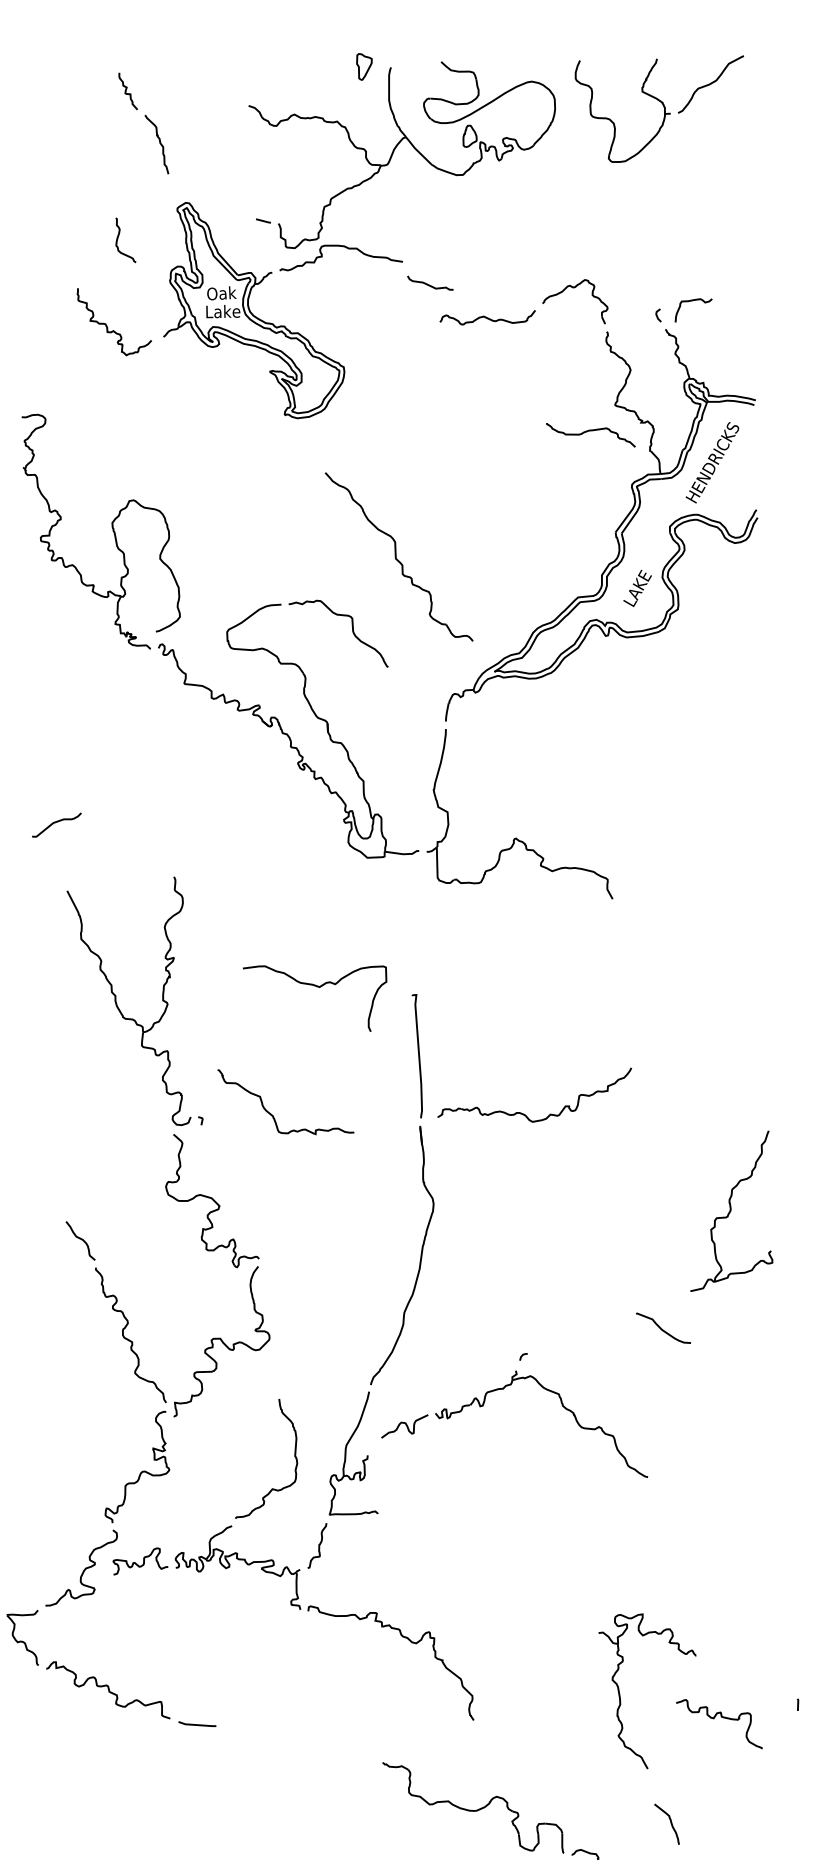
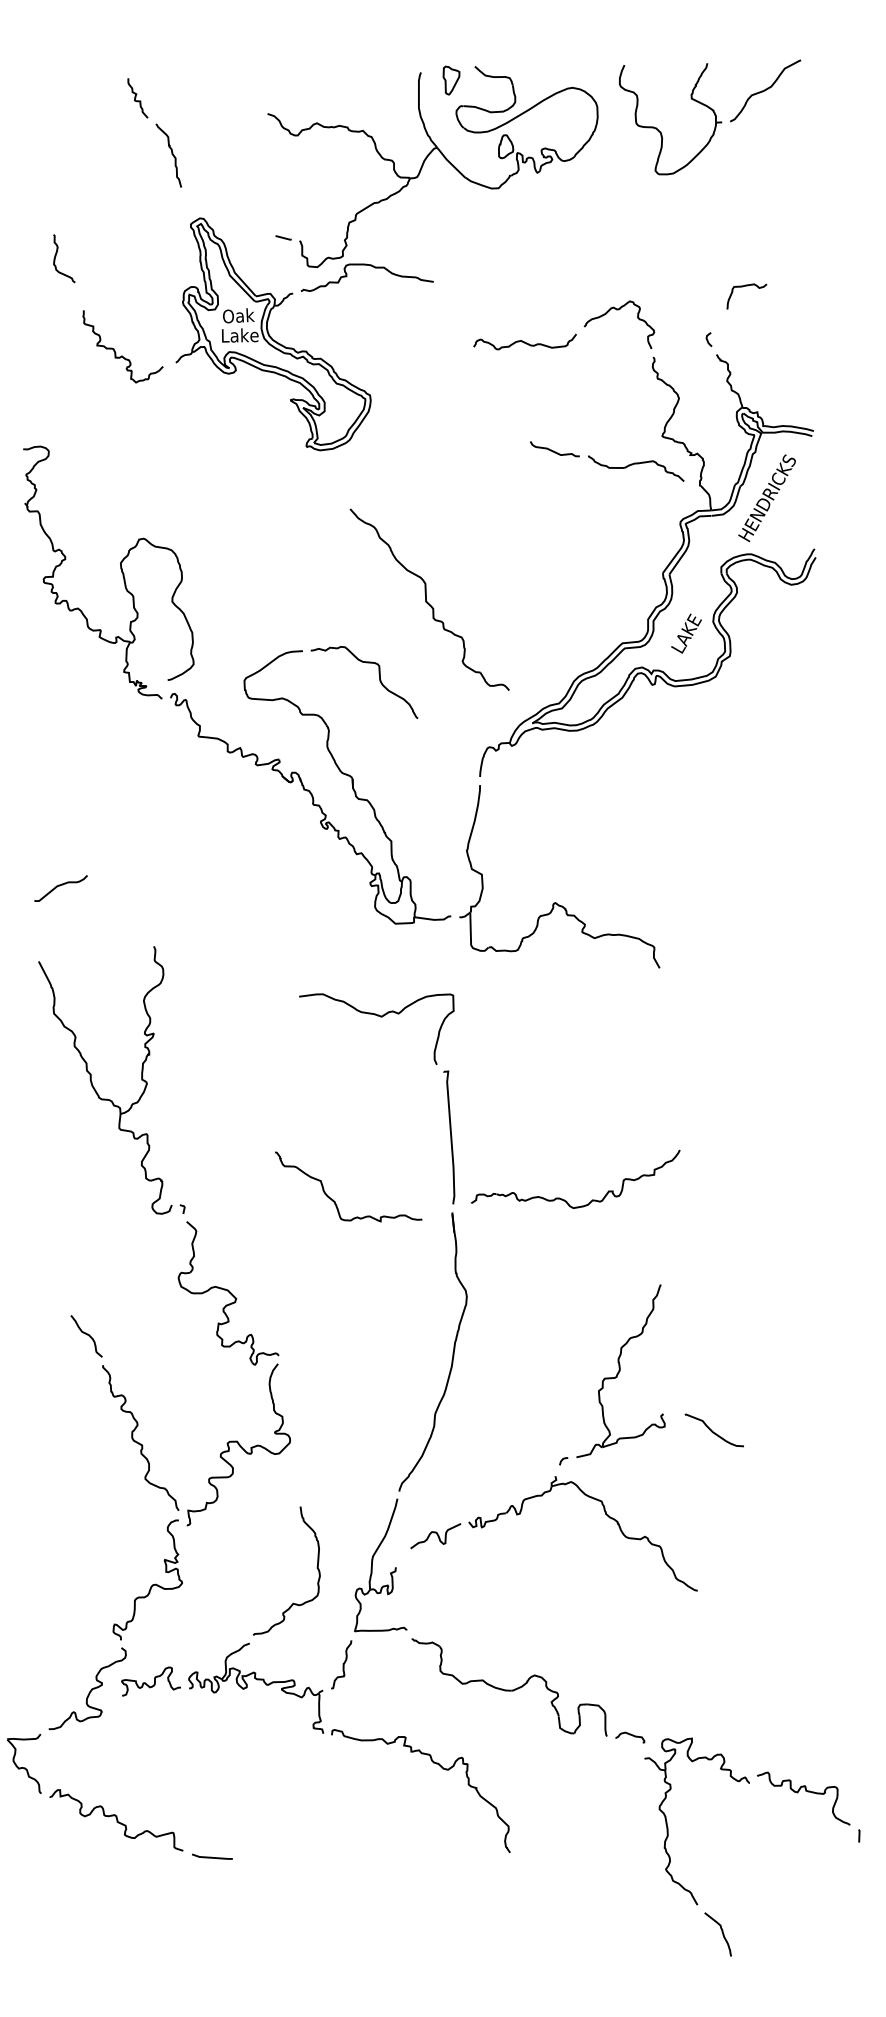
part: (364, 66) -> (451, 80), moved
curve: (118, 239) -> (56, 257), moved
curve: (429, 284) -> (553, 450), moved
curve: (693, 301) -> (746, 286), moved
curve: (317, 987) -> (379, 1017), moved
part: (121, 1011) -> (97, 1091), moved
curve: (272, 1114) -> (334, 1200), moved
part: (731, 1210) -> (620, 1370), moved
part: (714, 1719) -> (798, 1793), moved
part: (490, 1810) -> (528, 1690), moved
curve: (670, 1823) -> (721, 1933), moved

